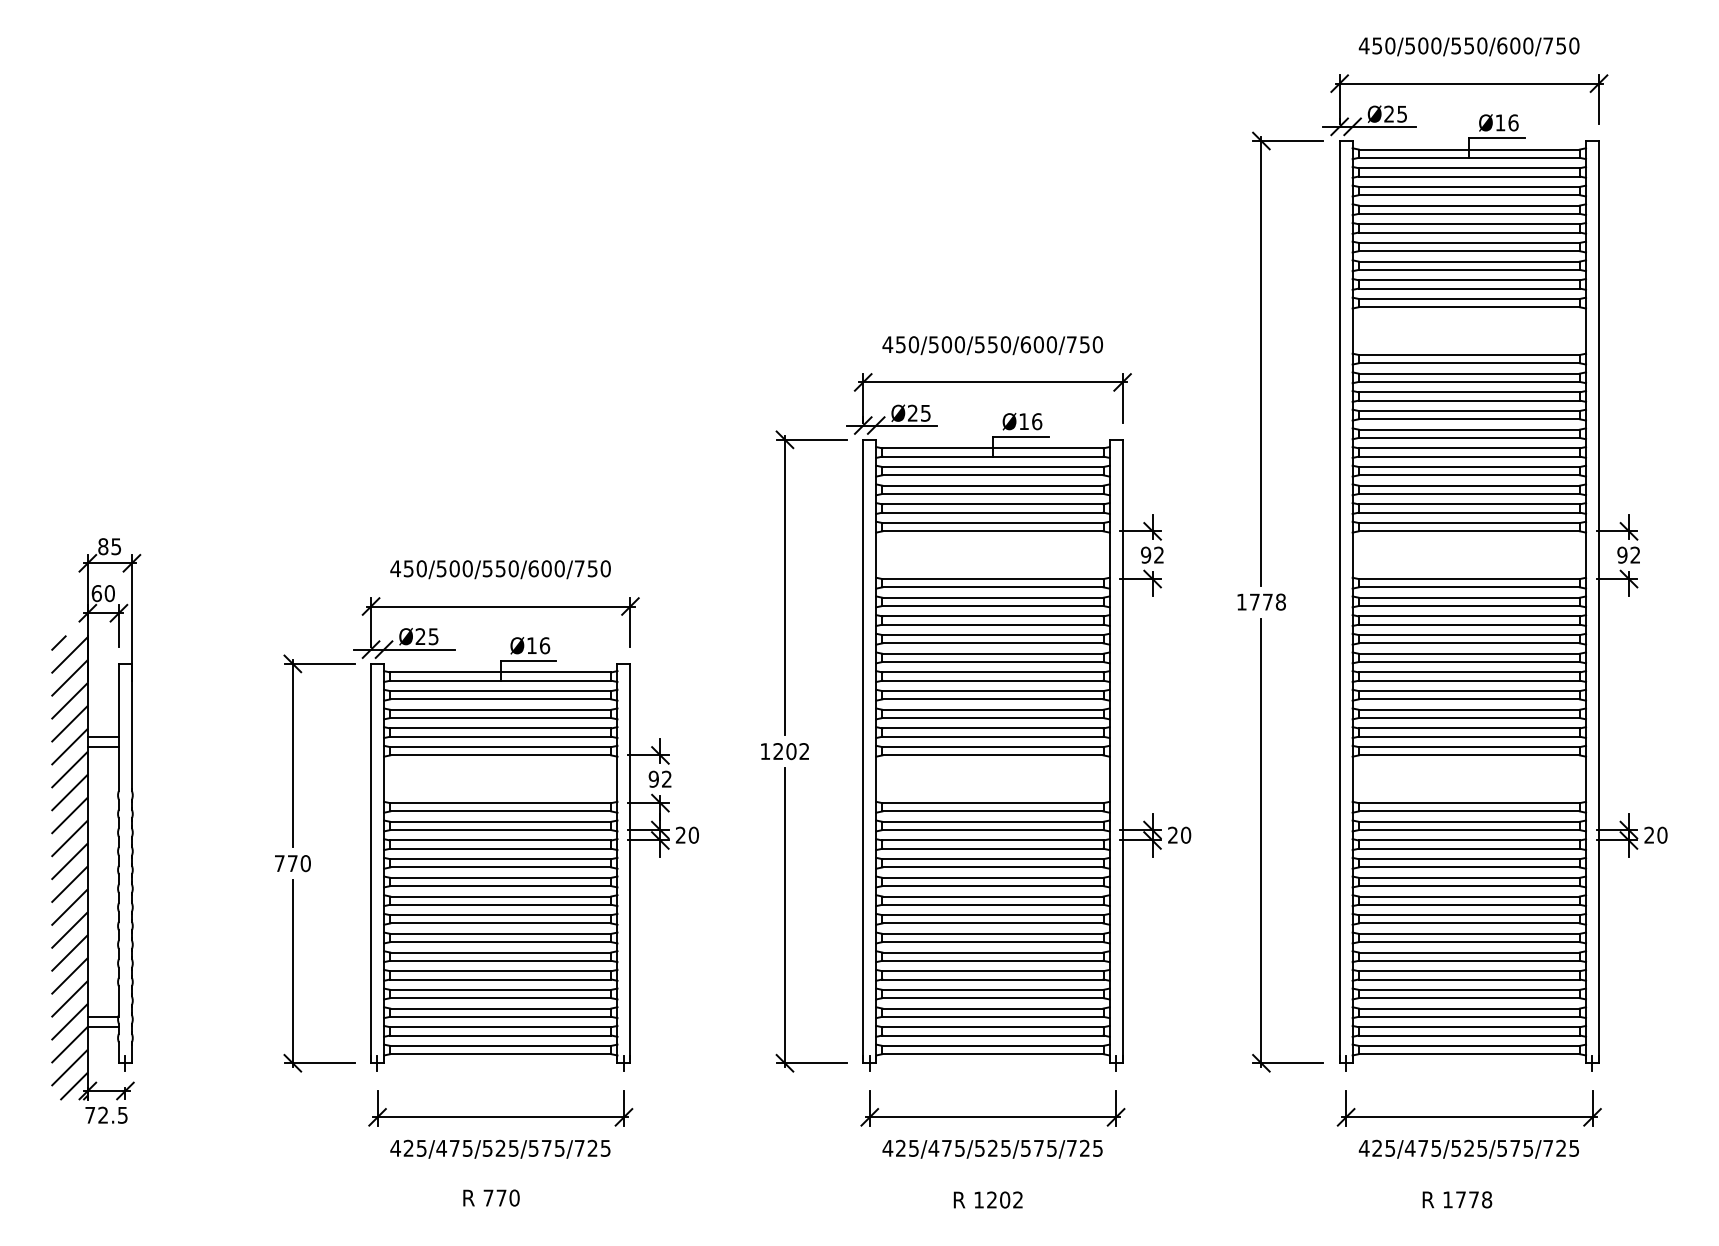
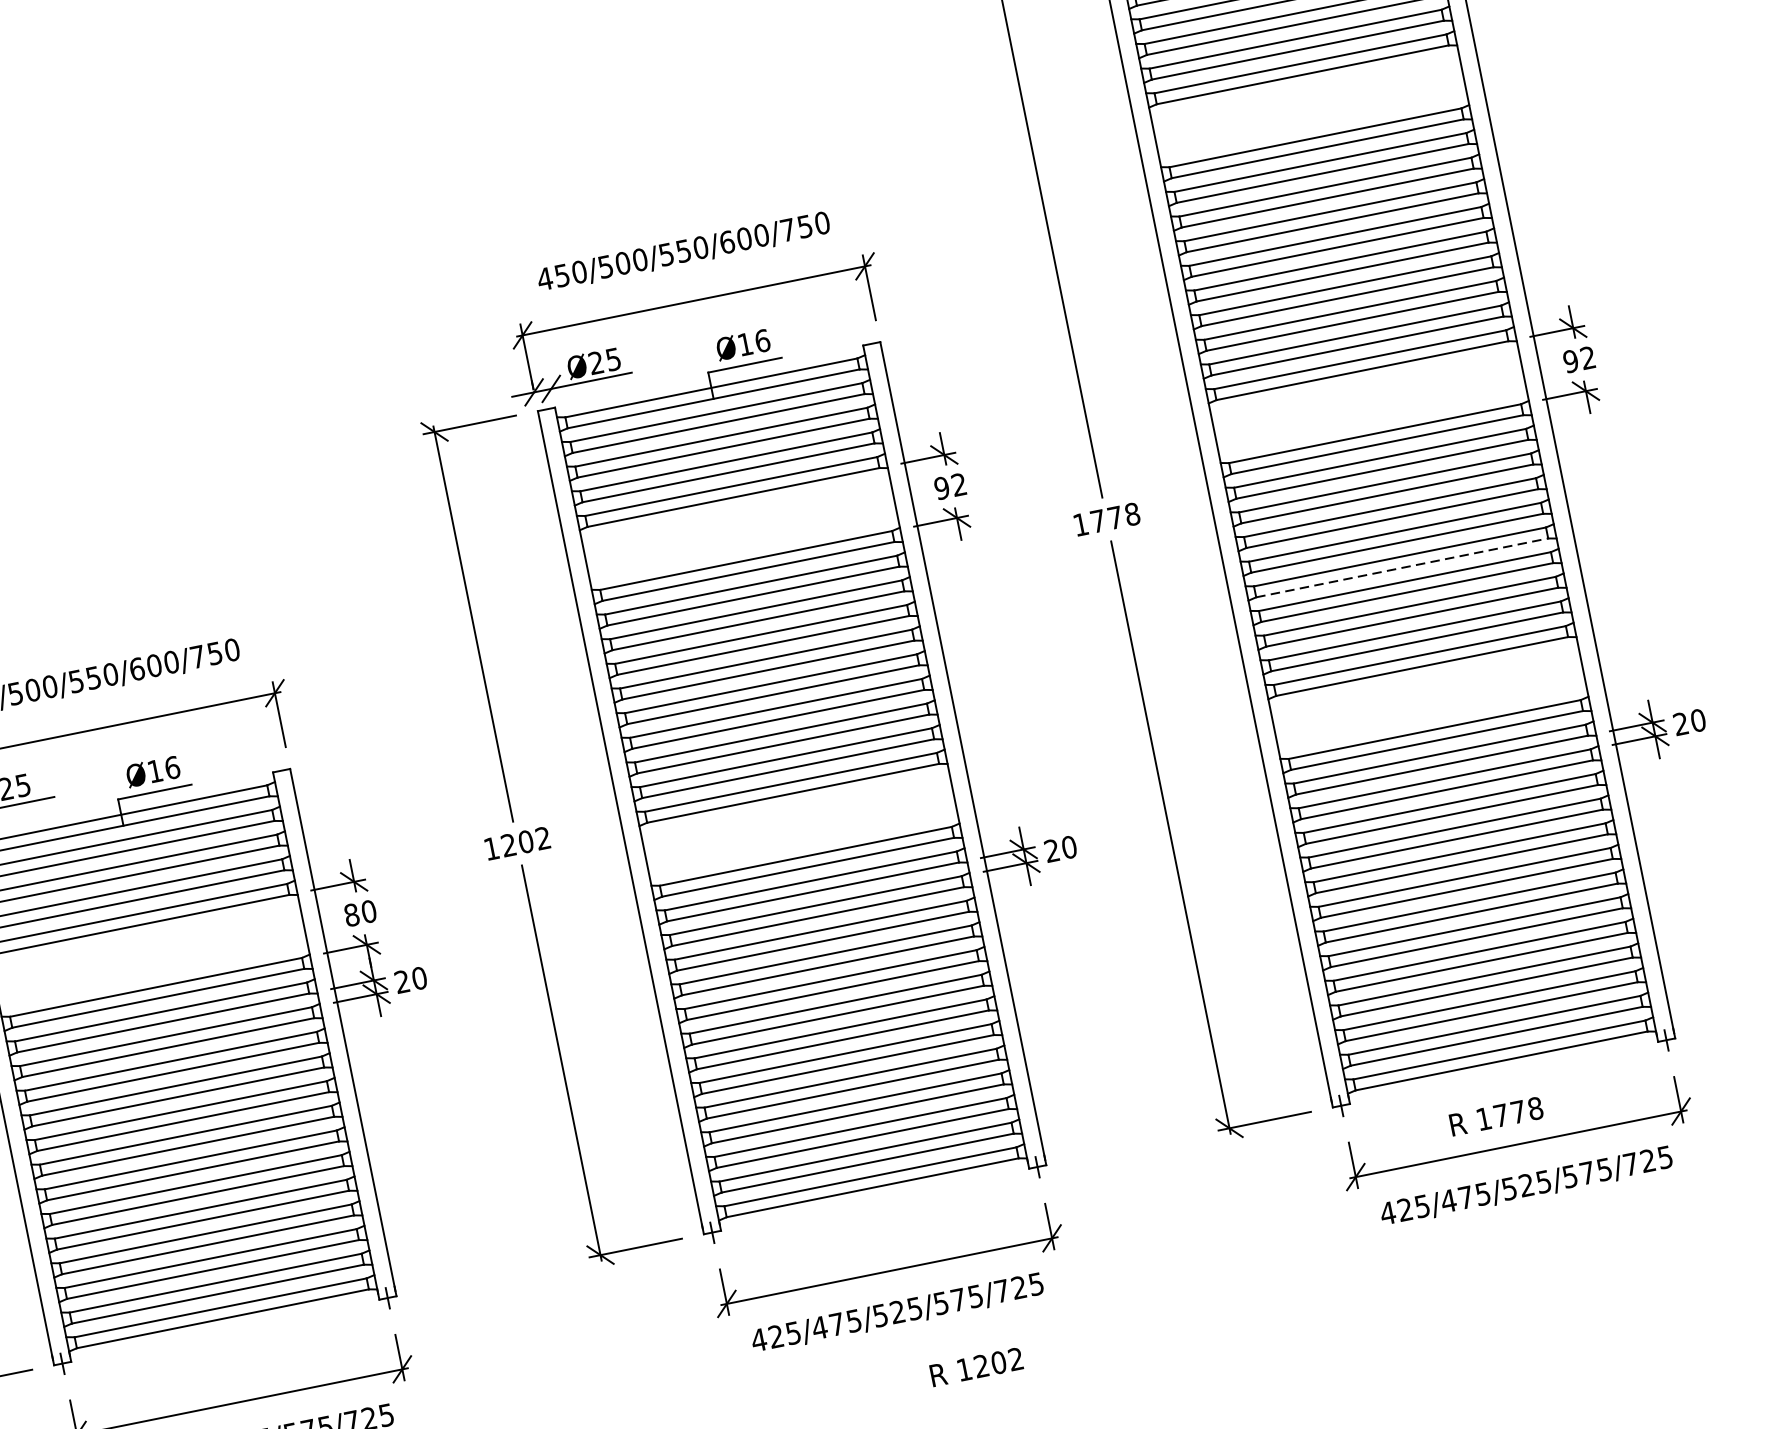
line: (1469, 680) -> (1402, 567), solid -> dashed
text: (660, 778) -> (360, 912), 92 -> 80
text: (987, 1199) -> (975, 1366), moved
text: (1457, 1199) -> (1496, 1116), moved

